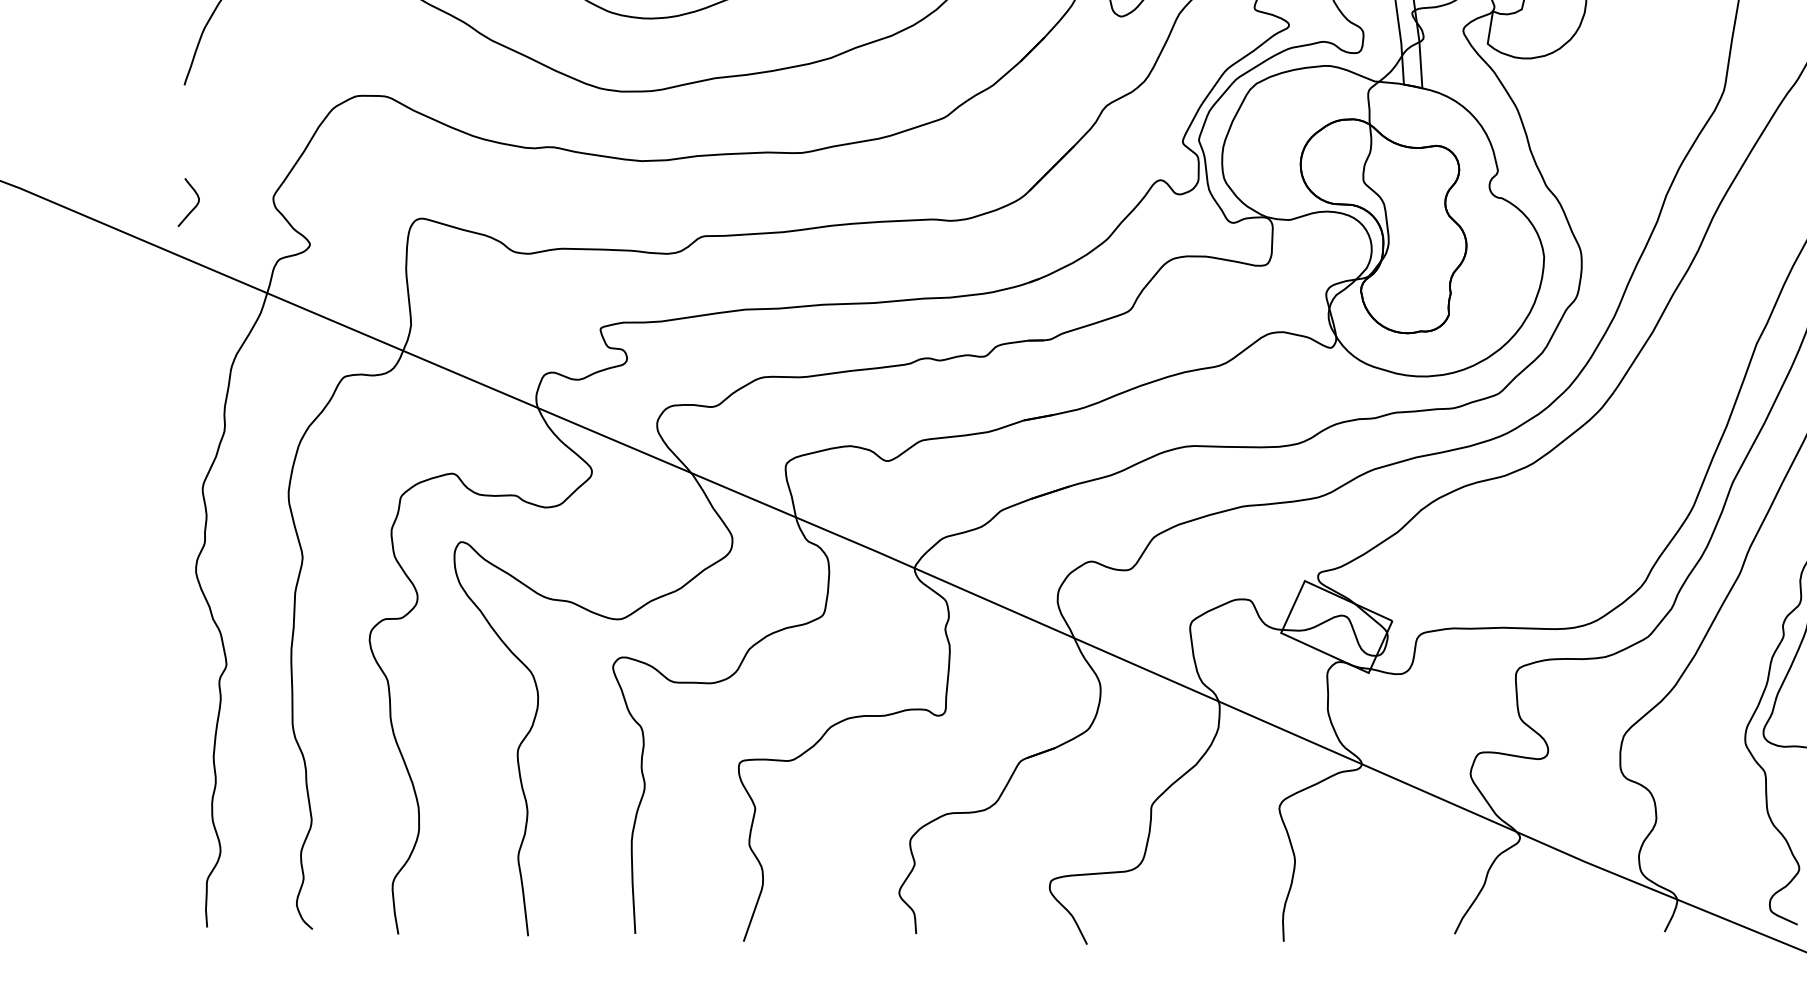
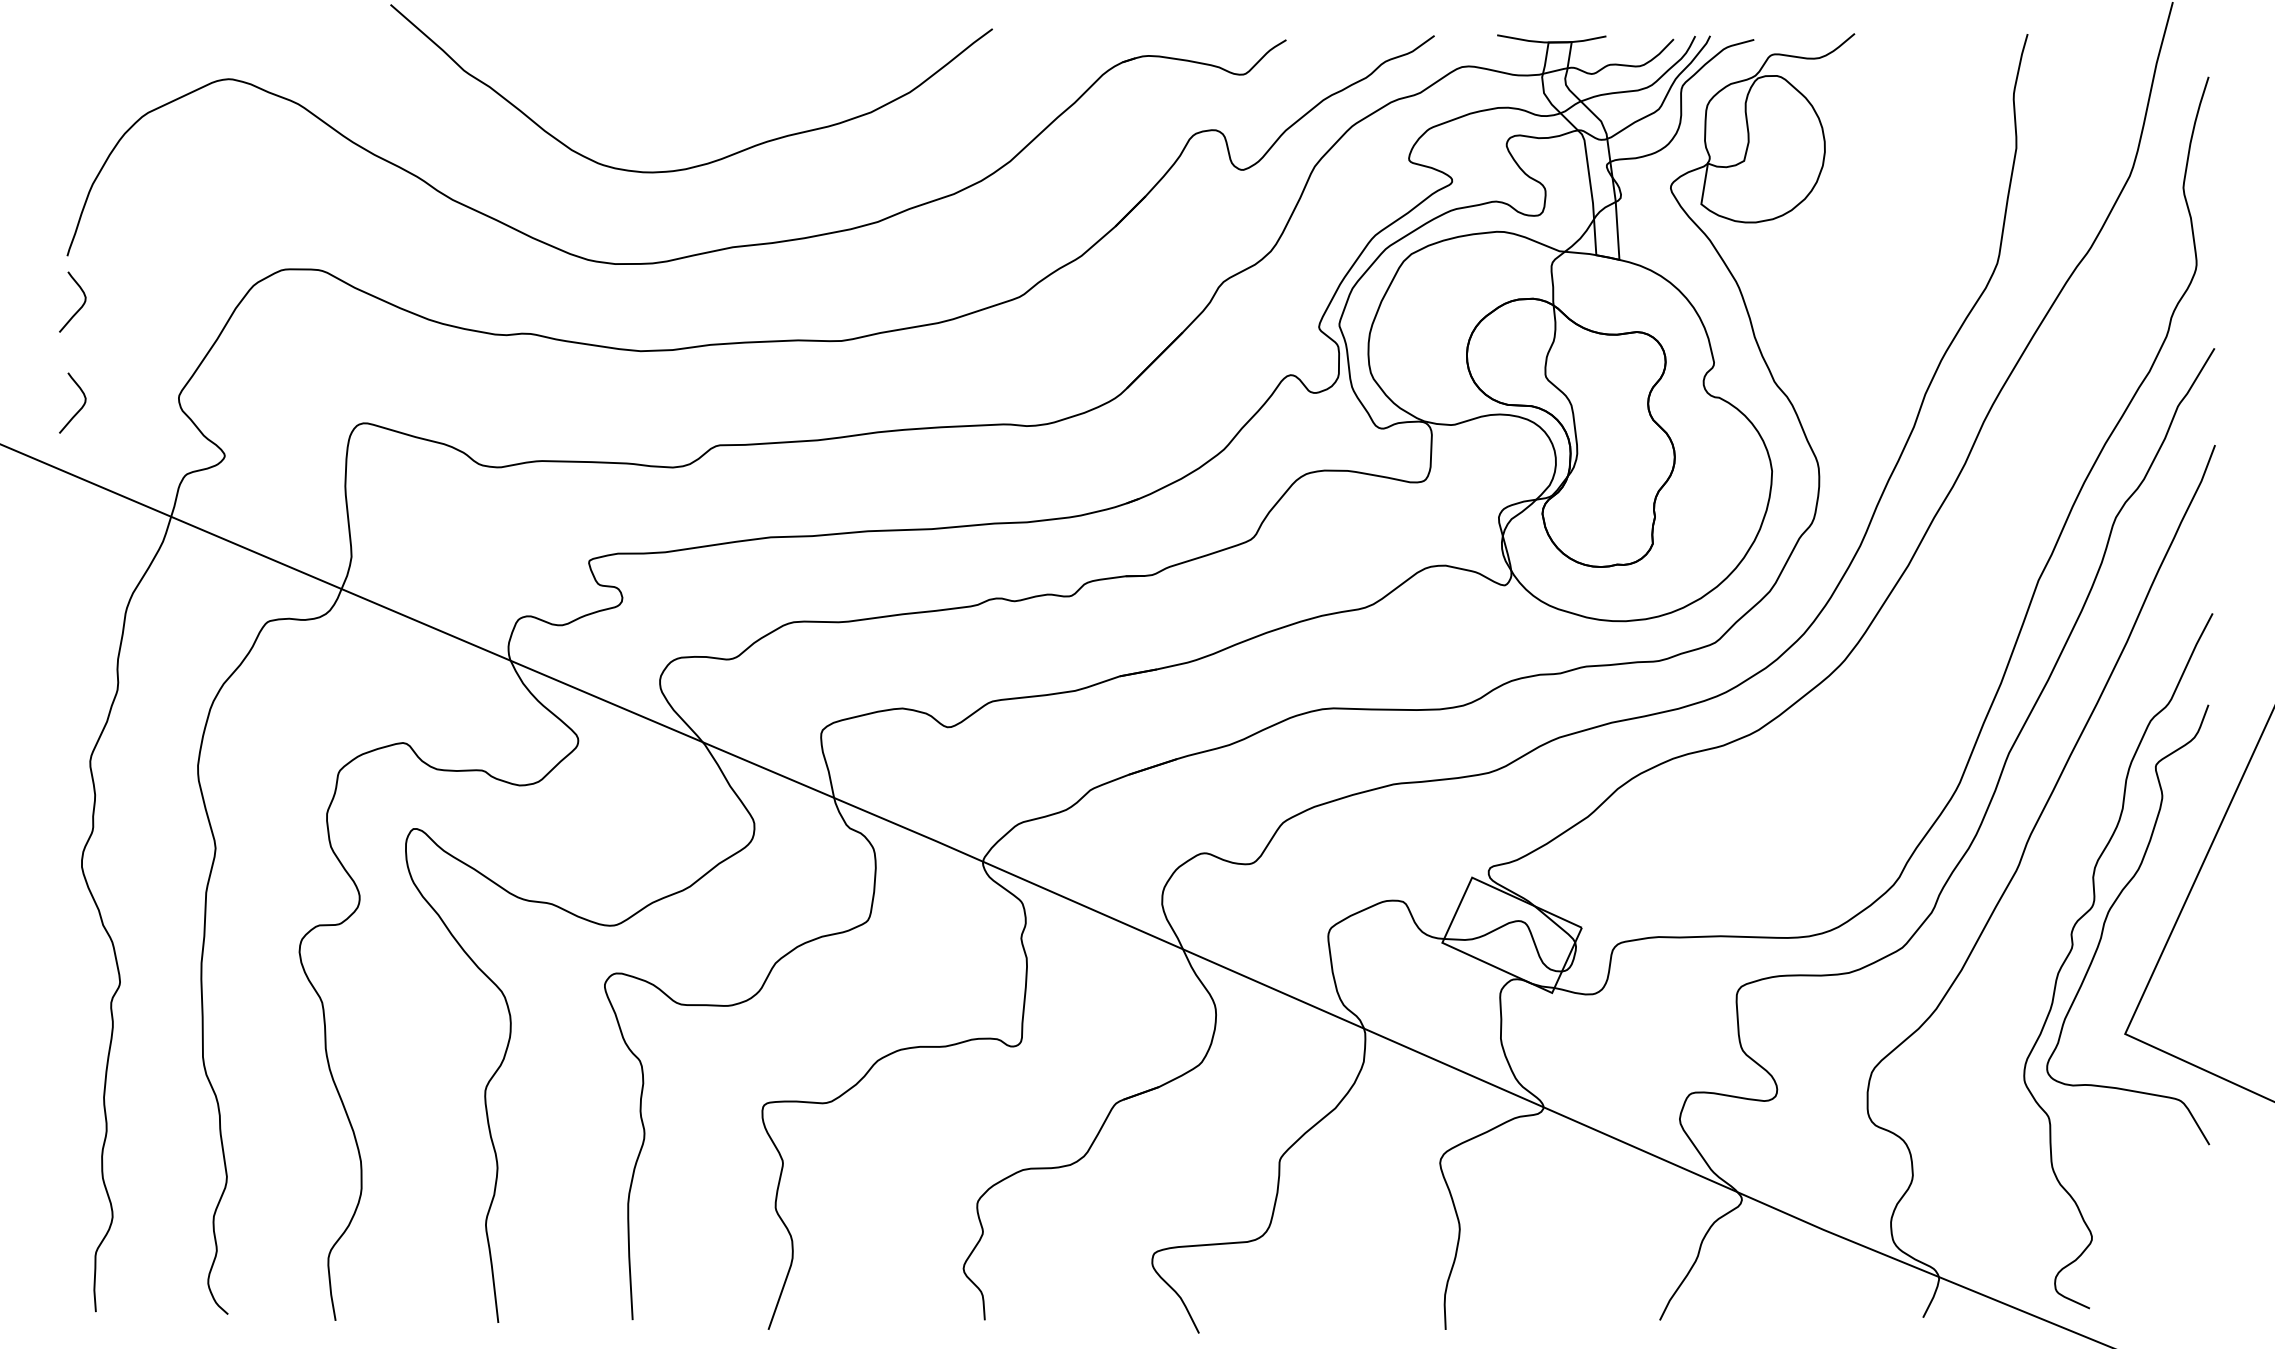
curve: (195, 124) -> (81, 305), added

